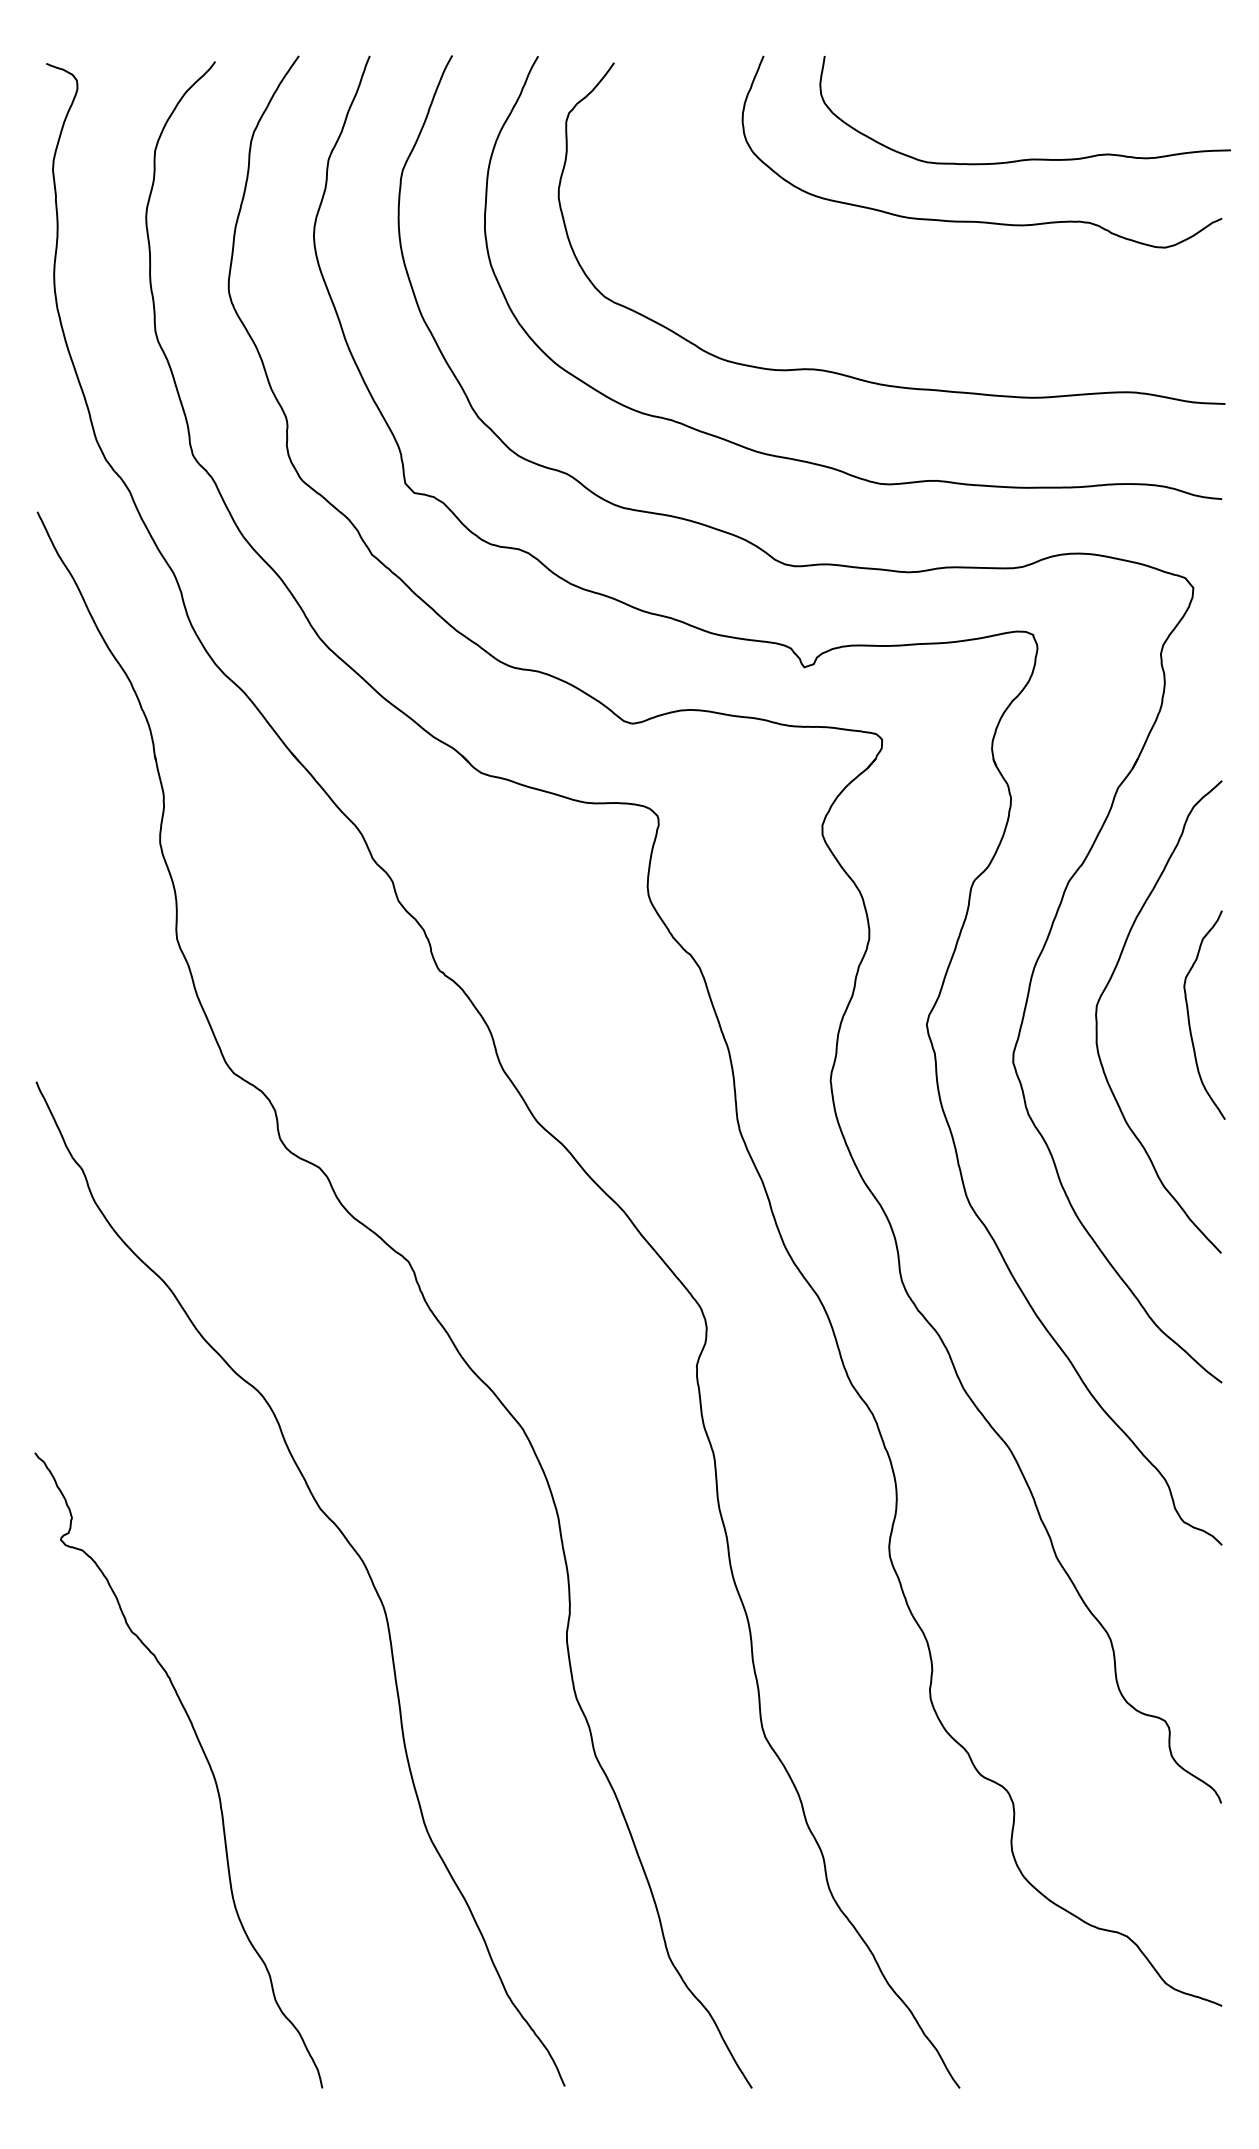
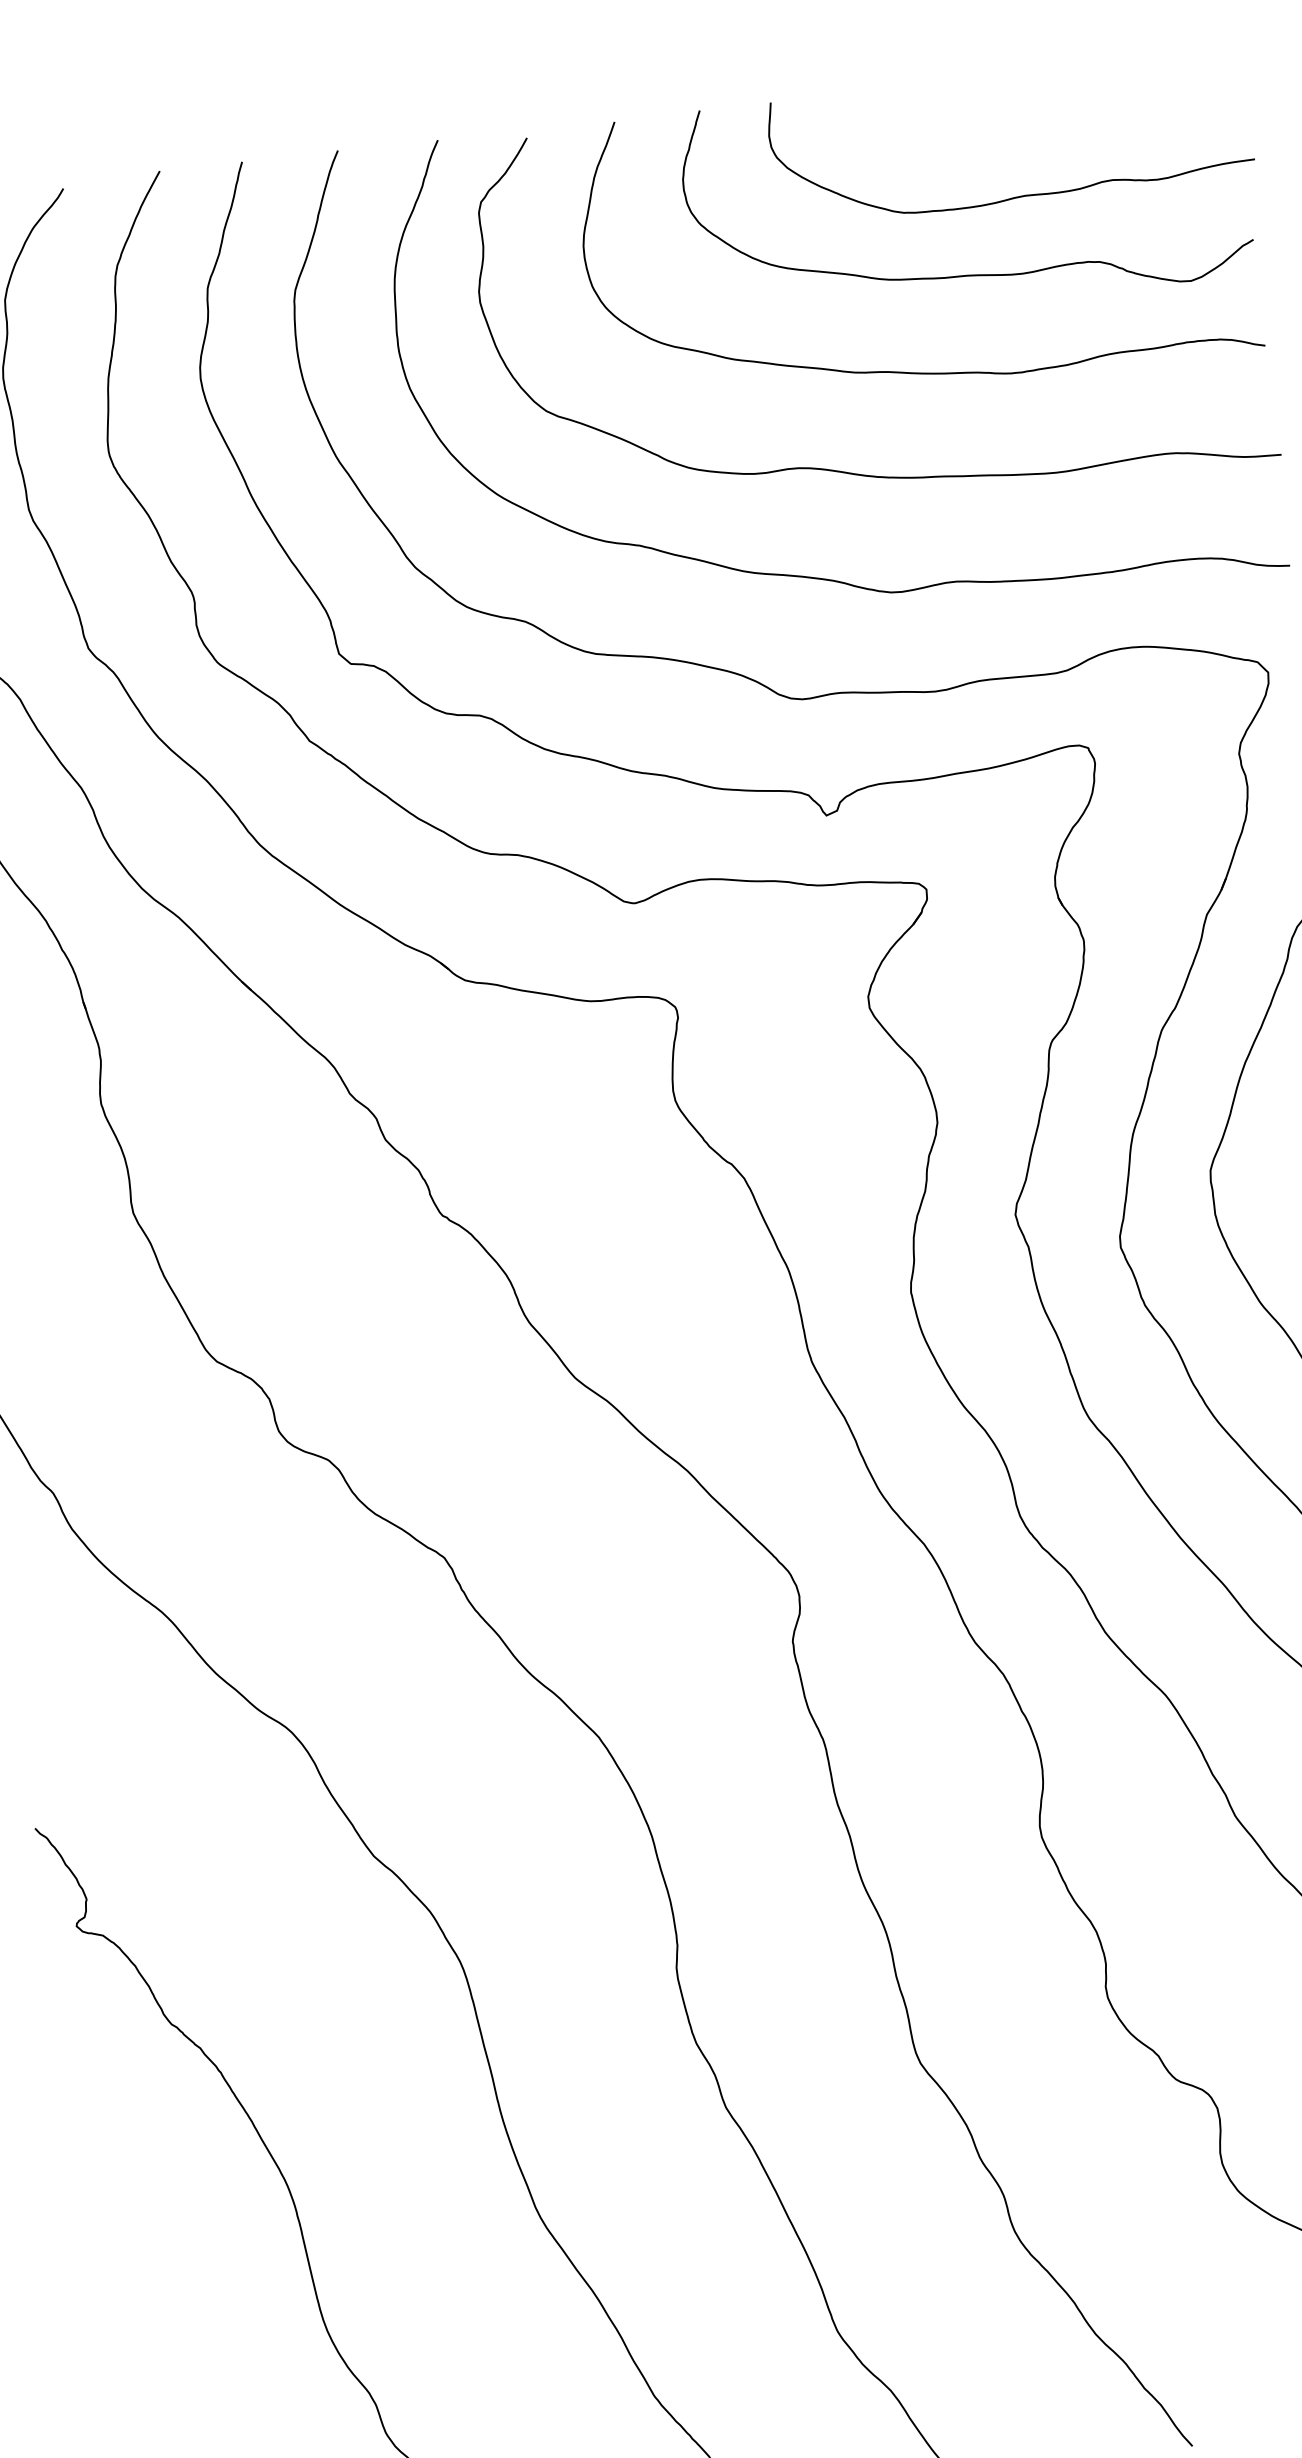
curve: (921, 298) -> (914, 371), added

